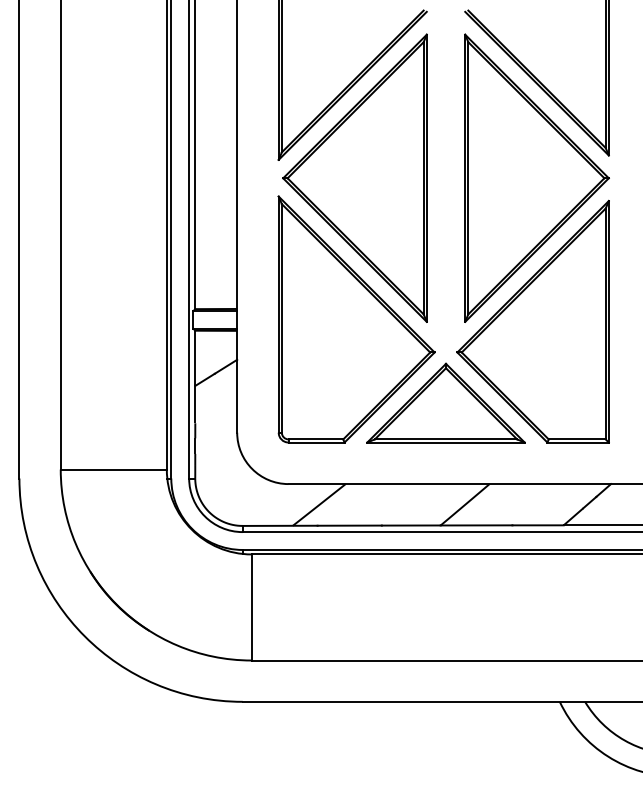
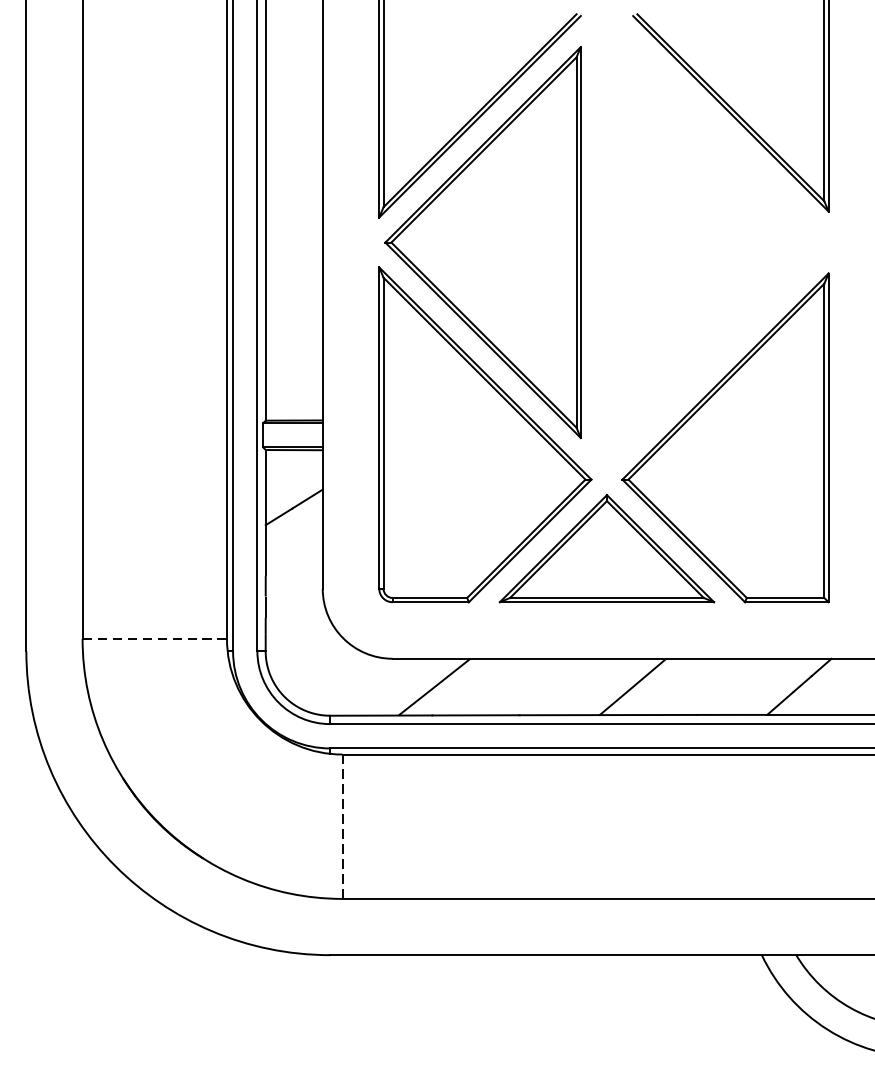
part: (536, 177) -> (730, 241), removed
line: (113, 469) -> (154, 638), solid -> dashed
line: (251, 607) -> (342, 826), solid -> dashed

